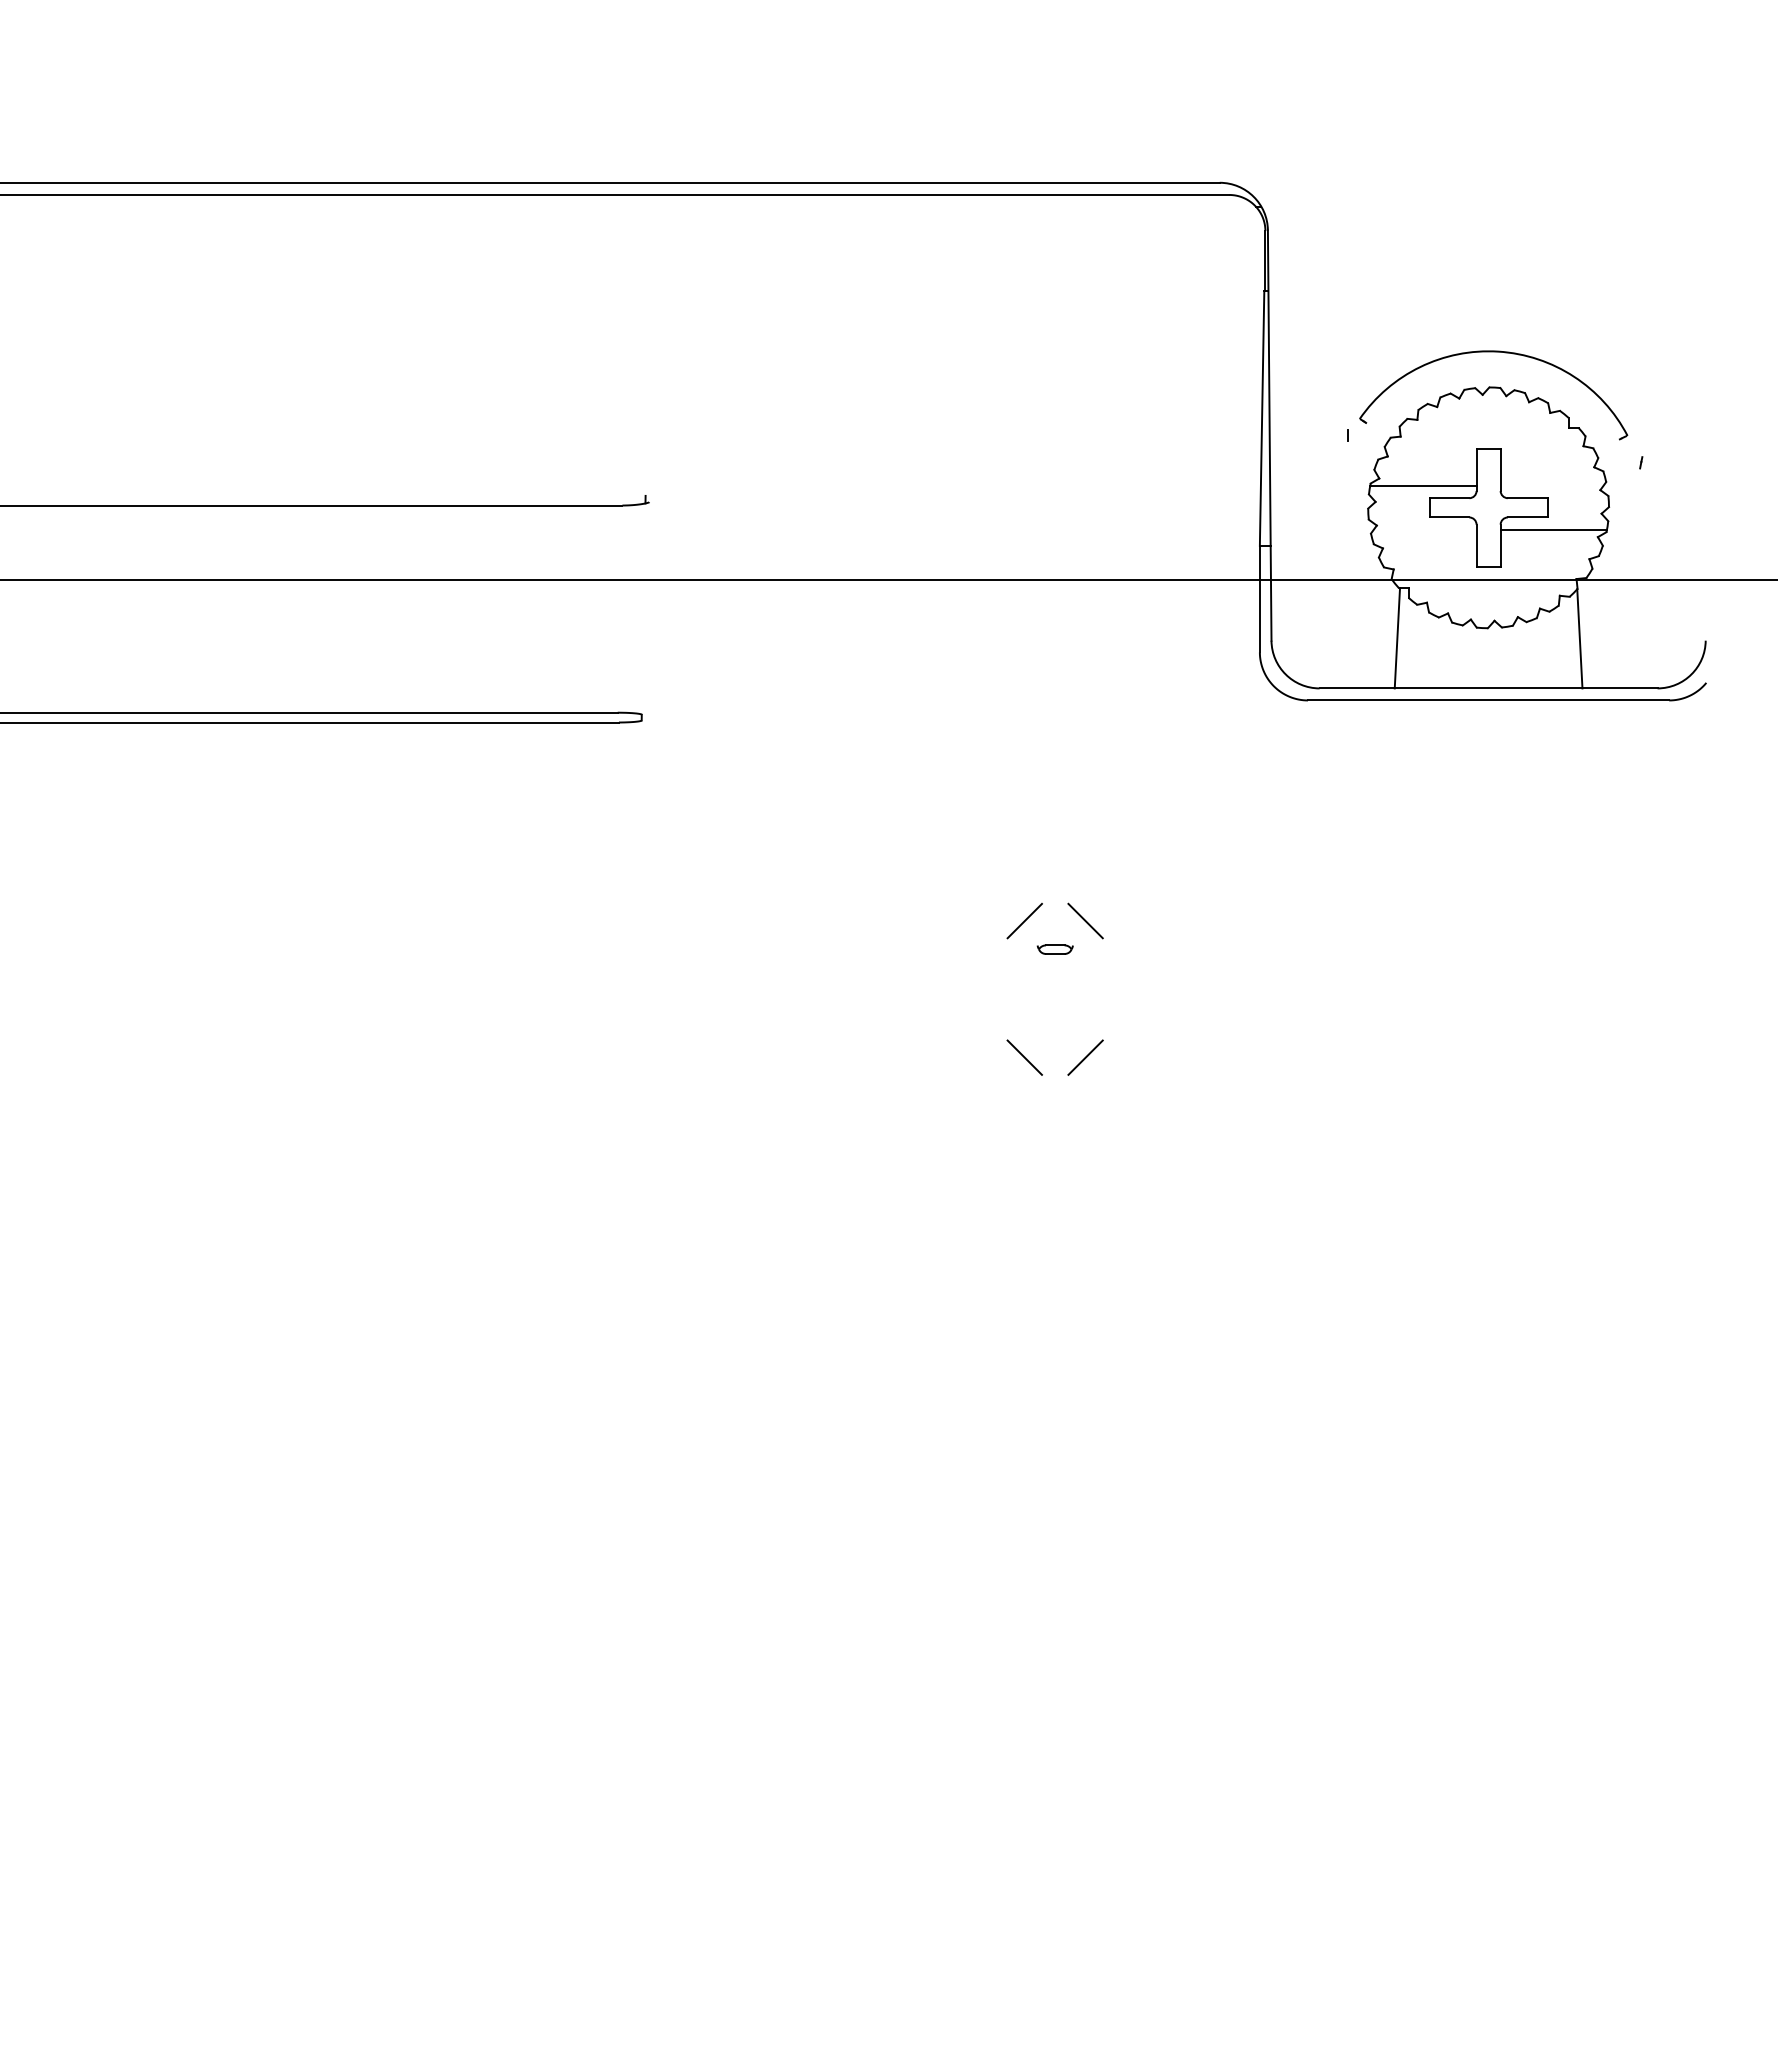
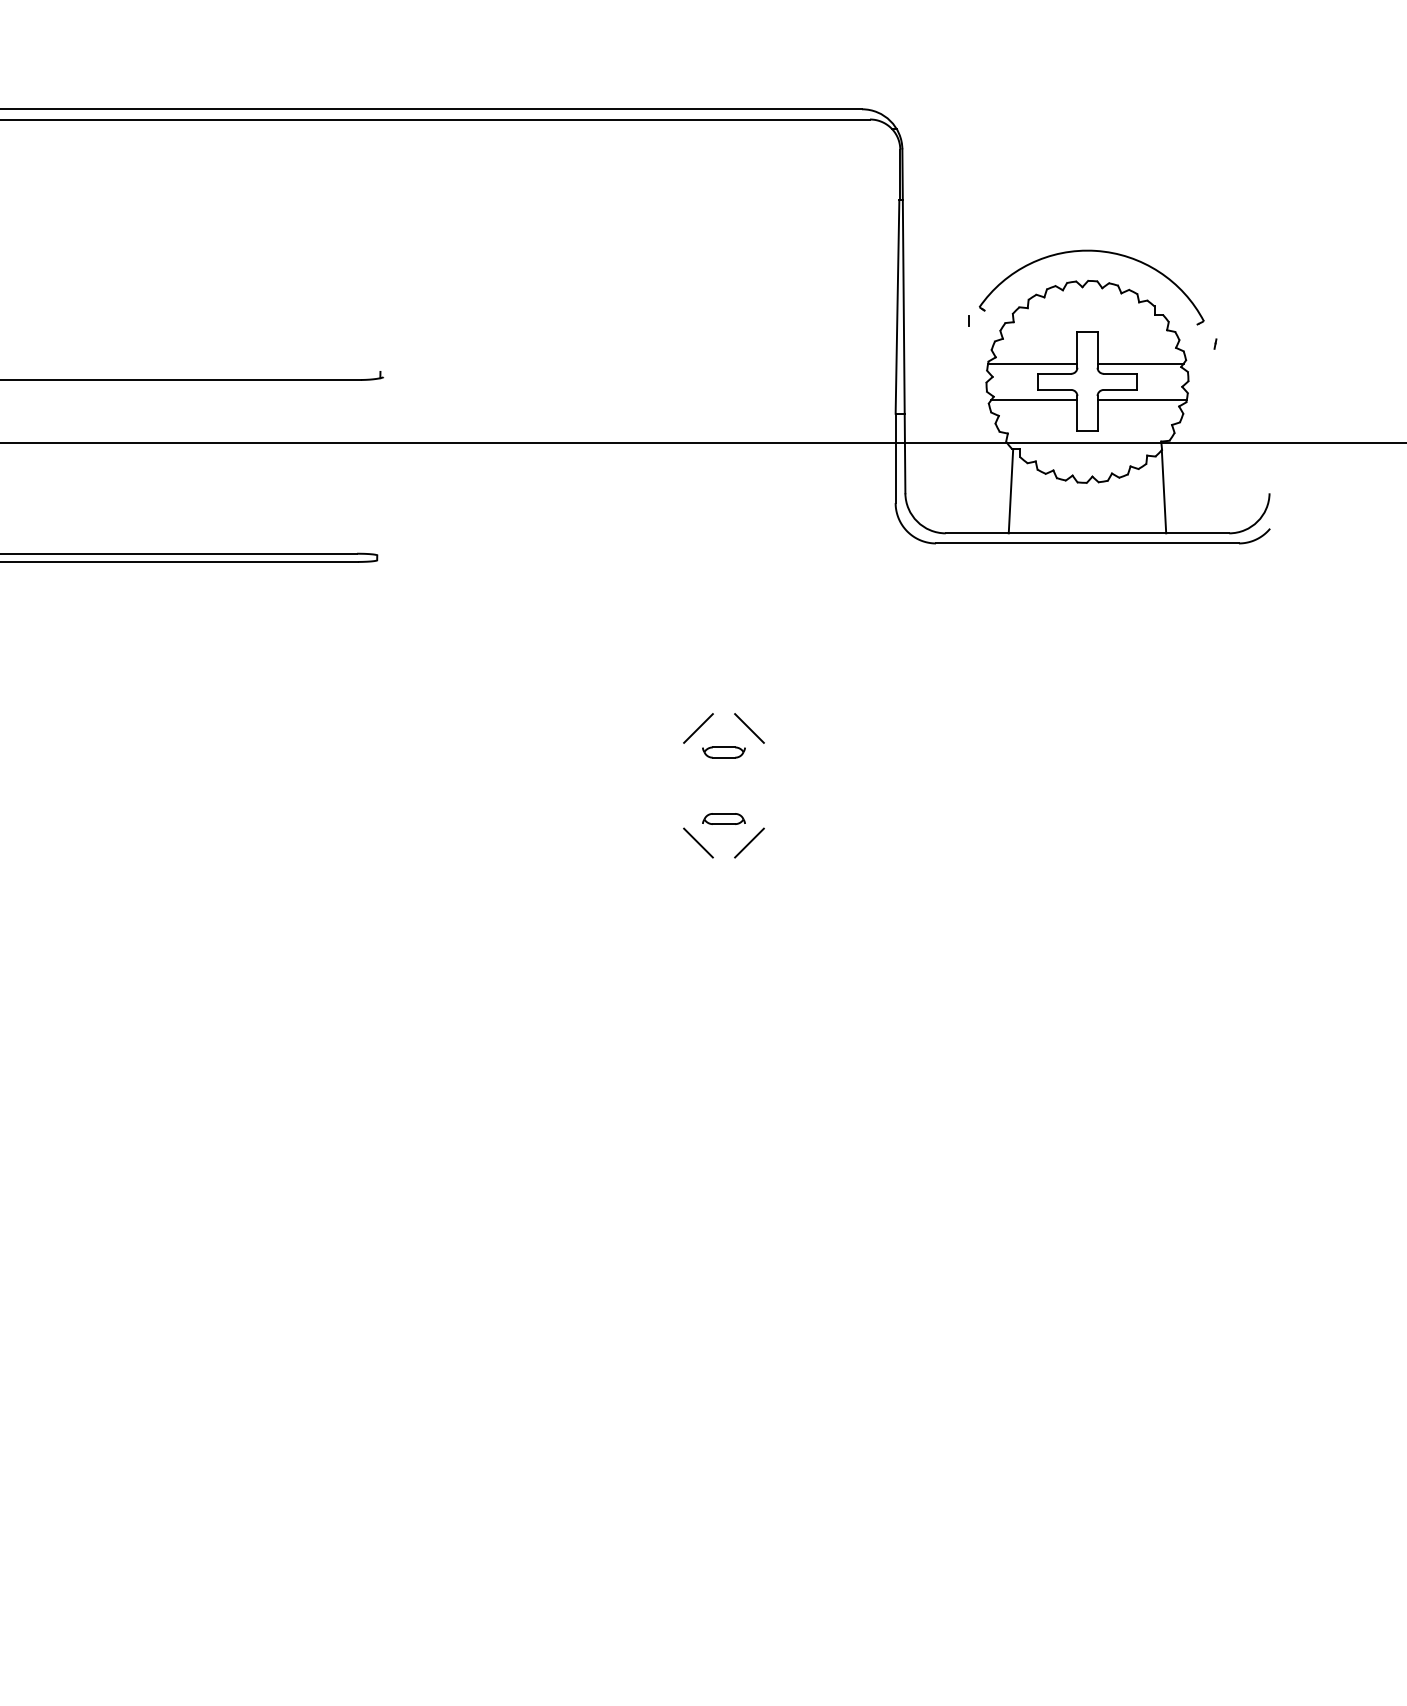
line: (1551, 486) -> (1140, 364), added
line: (1424, 529) -> (1033, 400), added
part: (1055, 949) -> (724, 752), size x1.43
part: (1055, 1028) -> (724, 818), added

